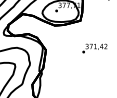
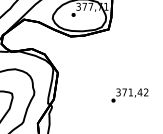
text: (94, 48) -> (129, 95), moved

